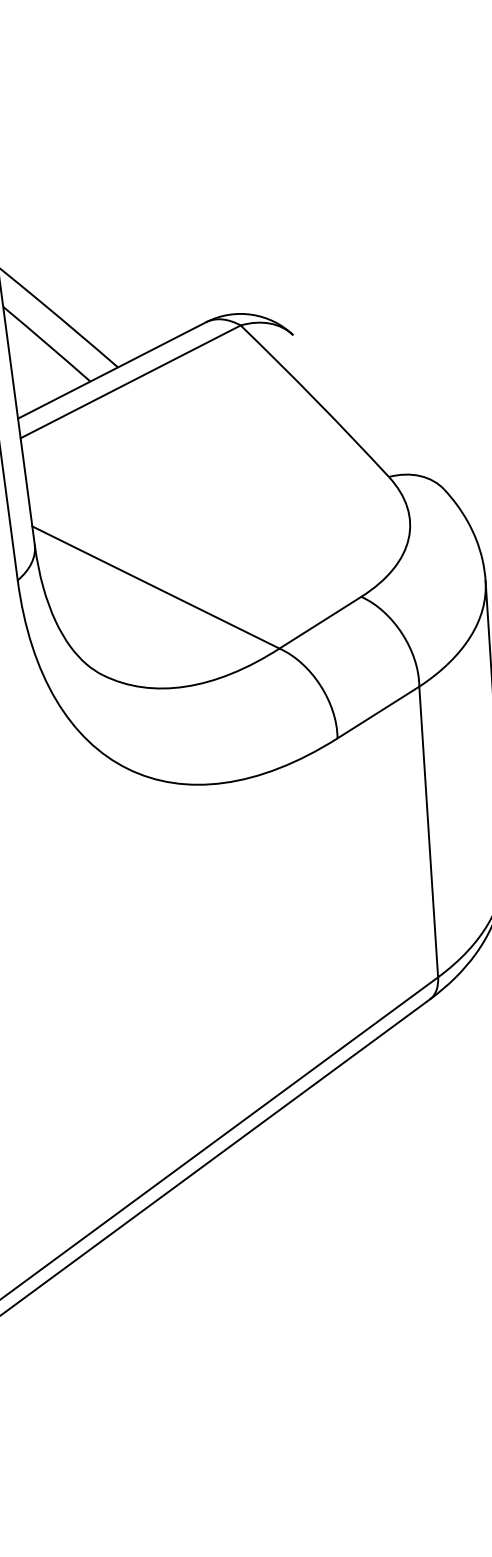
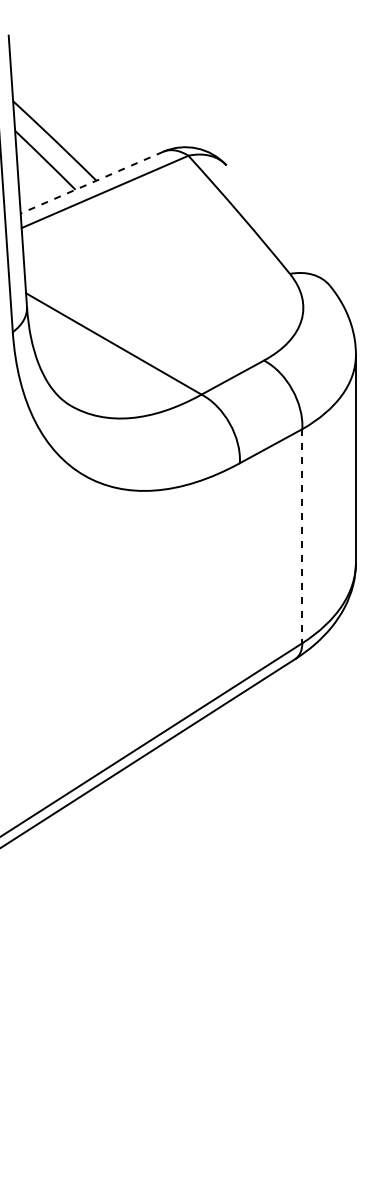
line: (111, 370) -> (91, 182), solid -> dashed
line: (428, 832) -> (302, 536), solid -> dashed

